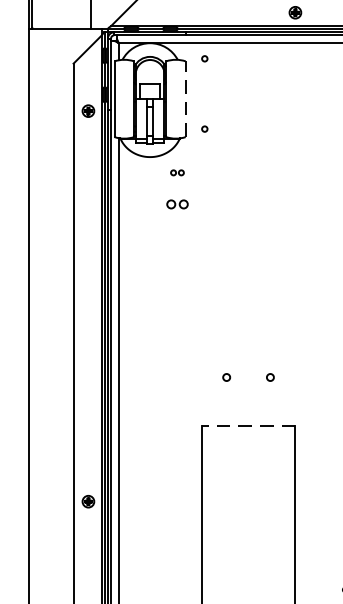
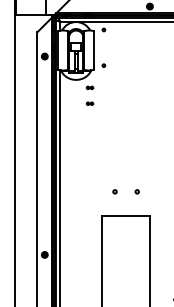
line: (186, 99) -> (94, 50), dashed -> solid
part: (176, 203) -> (89, 103), size x0.62
line: (249, 426) -> (126, 216), dashed -> solid

